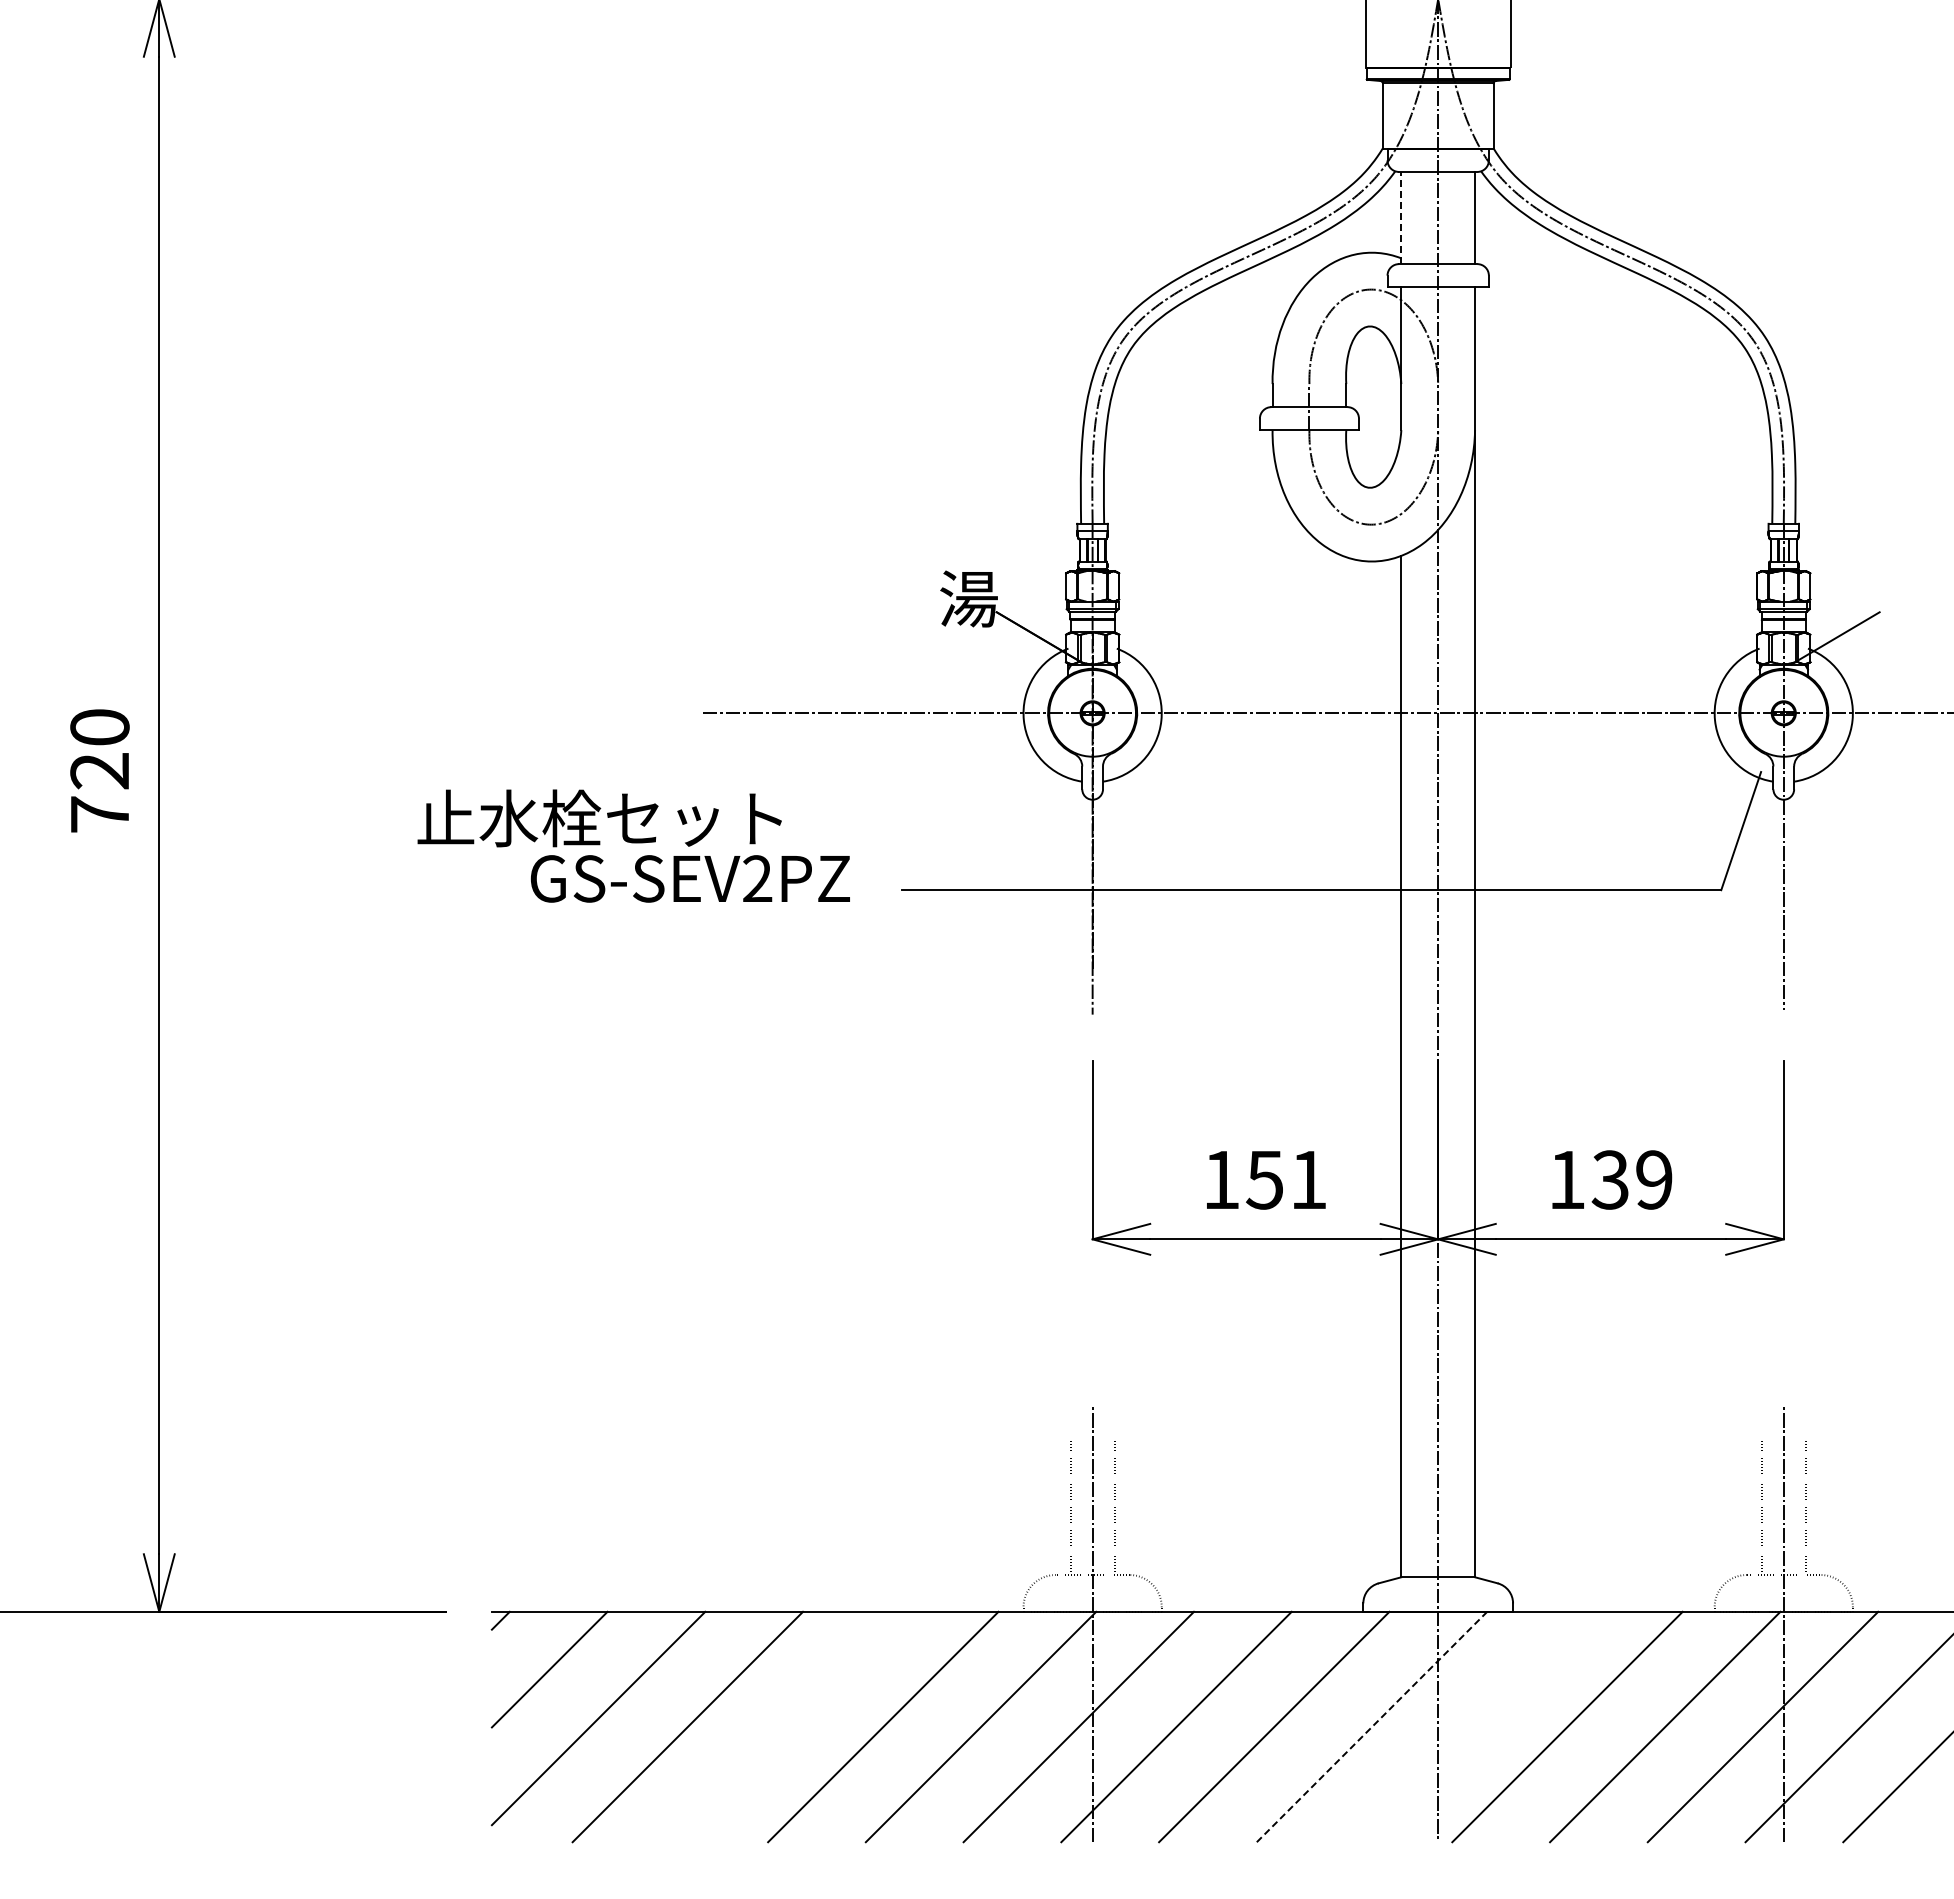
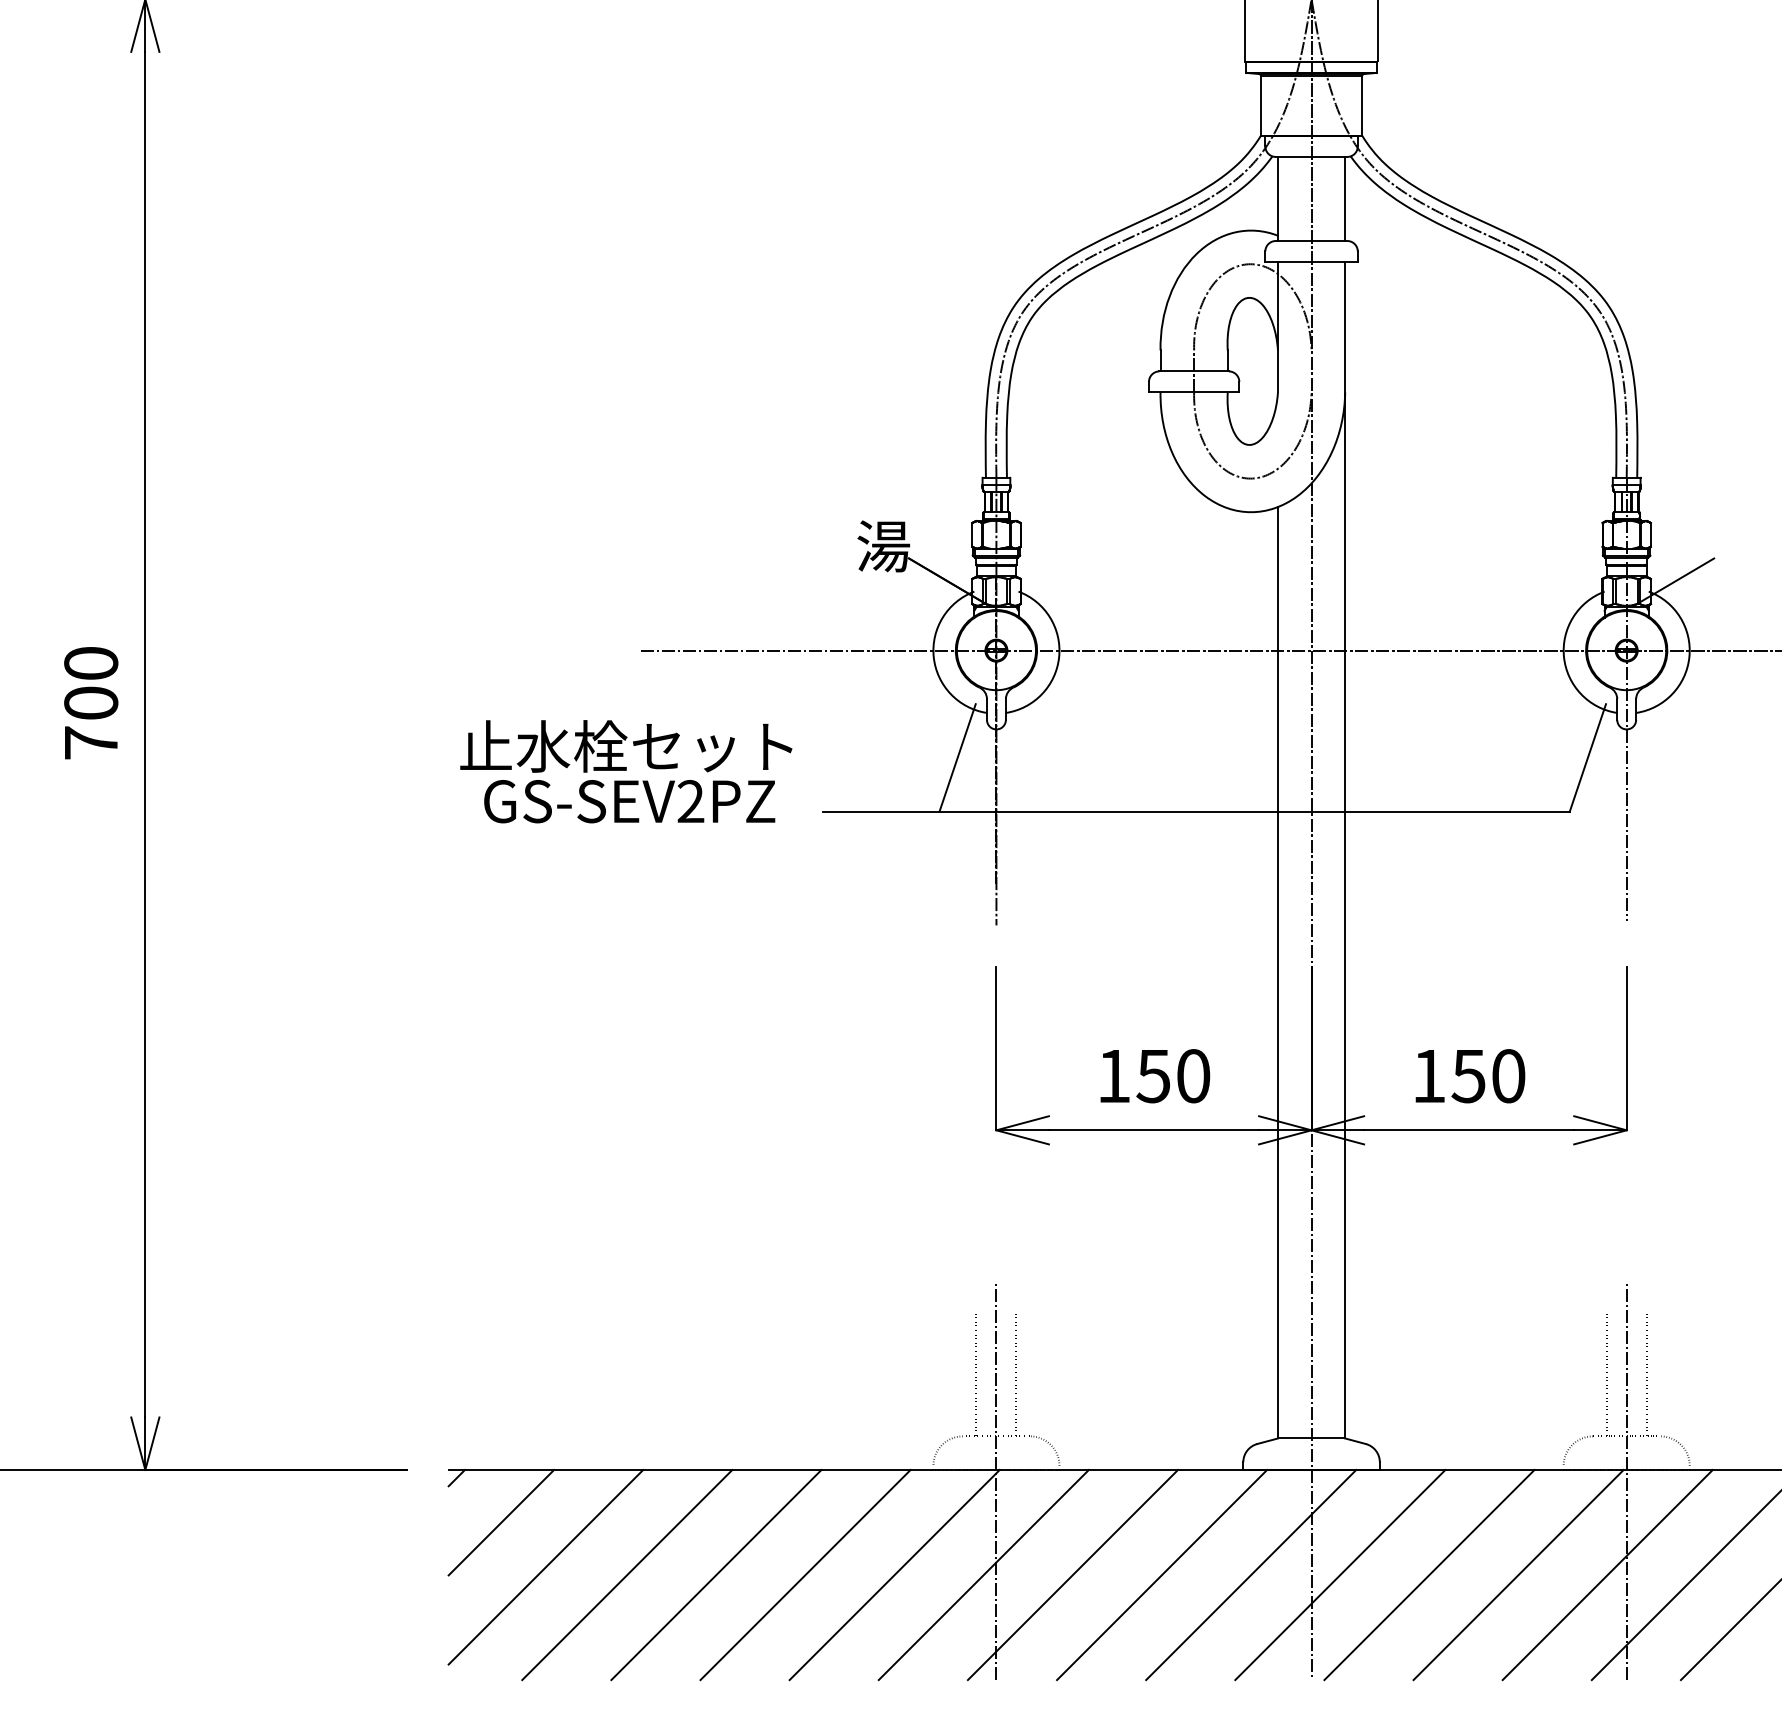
line: (1401, 217) -> (1278, 198), dashed -> solid
text: (99, 771) -> (90, 703), 720 -> 700
text: (599, 818) -> (626, 746), moved
line: (1049, 831) -> (957, 758), added
text: (1308, 1179) -> (1193, 1075), 151 -> 150
text: (1631, 1179) -> (1487, 1075), 139 -> 150
line: (785, 1726) -> (716, 1574), added
line: (1469, 1726) -> (1340, 1574), added
line: (1372, 1727) -> (1251, 1575), dashed -> solid

